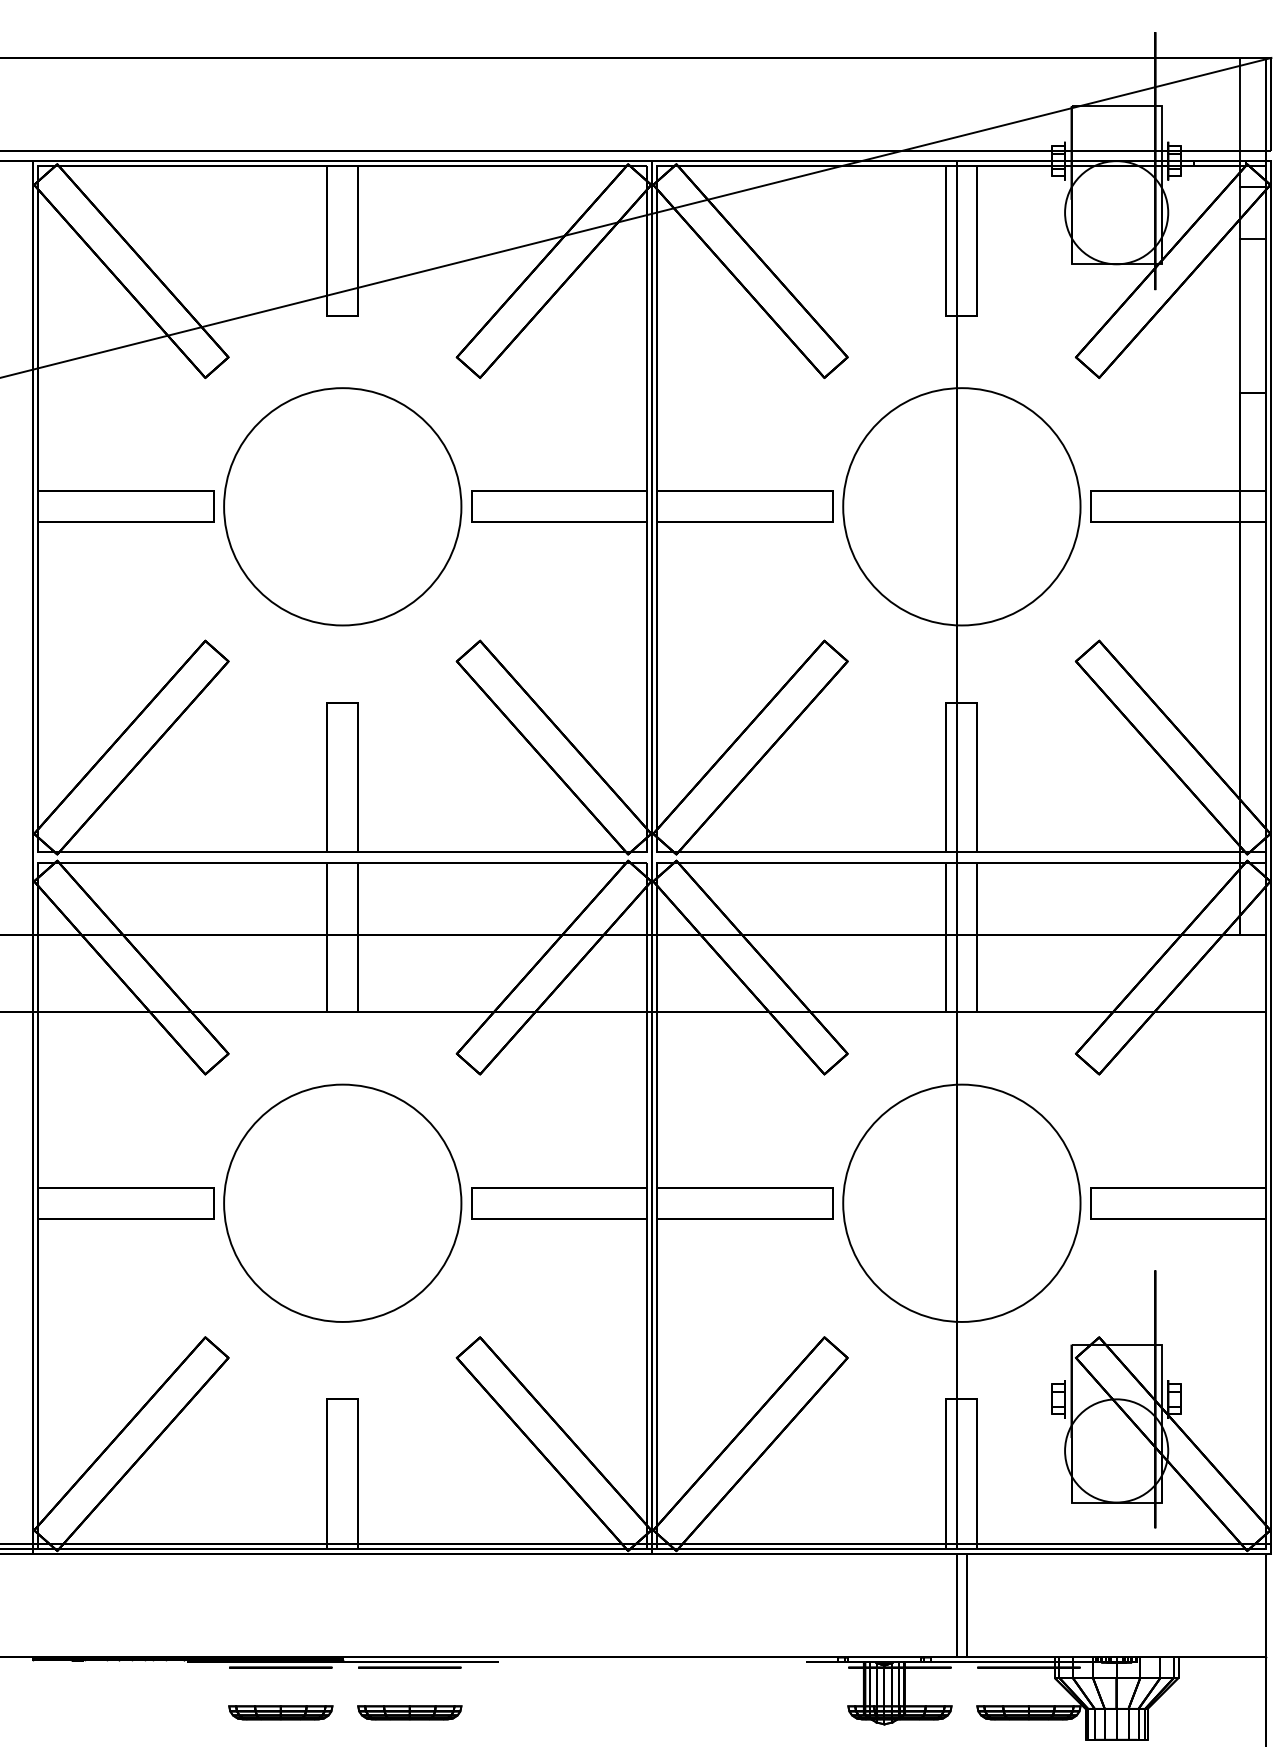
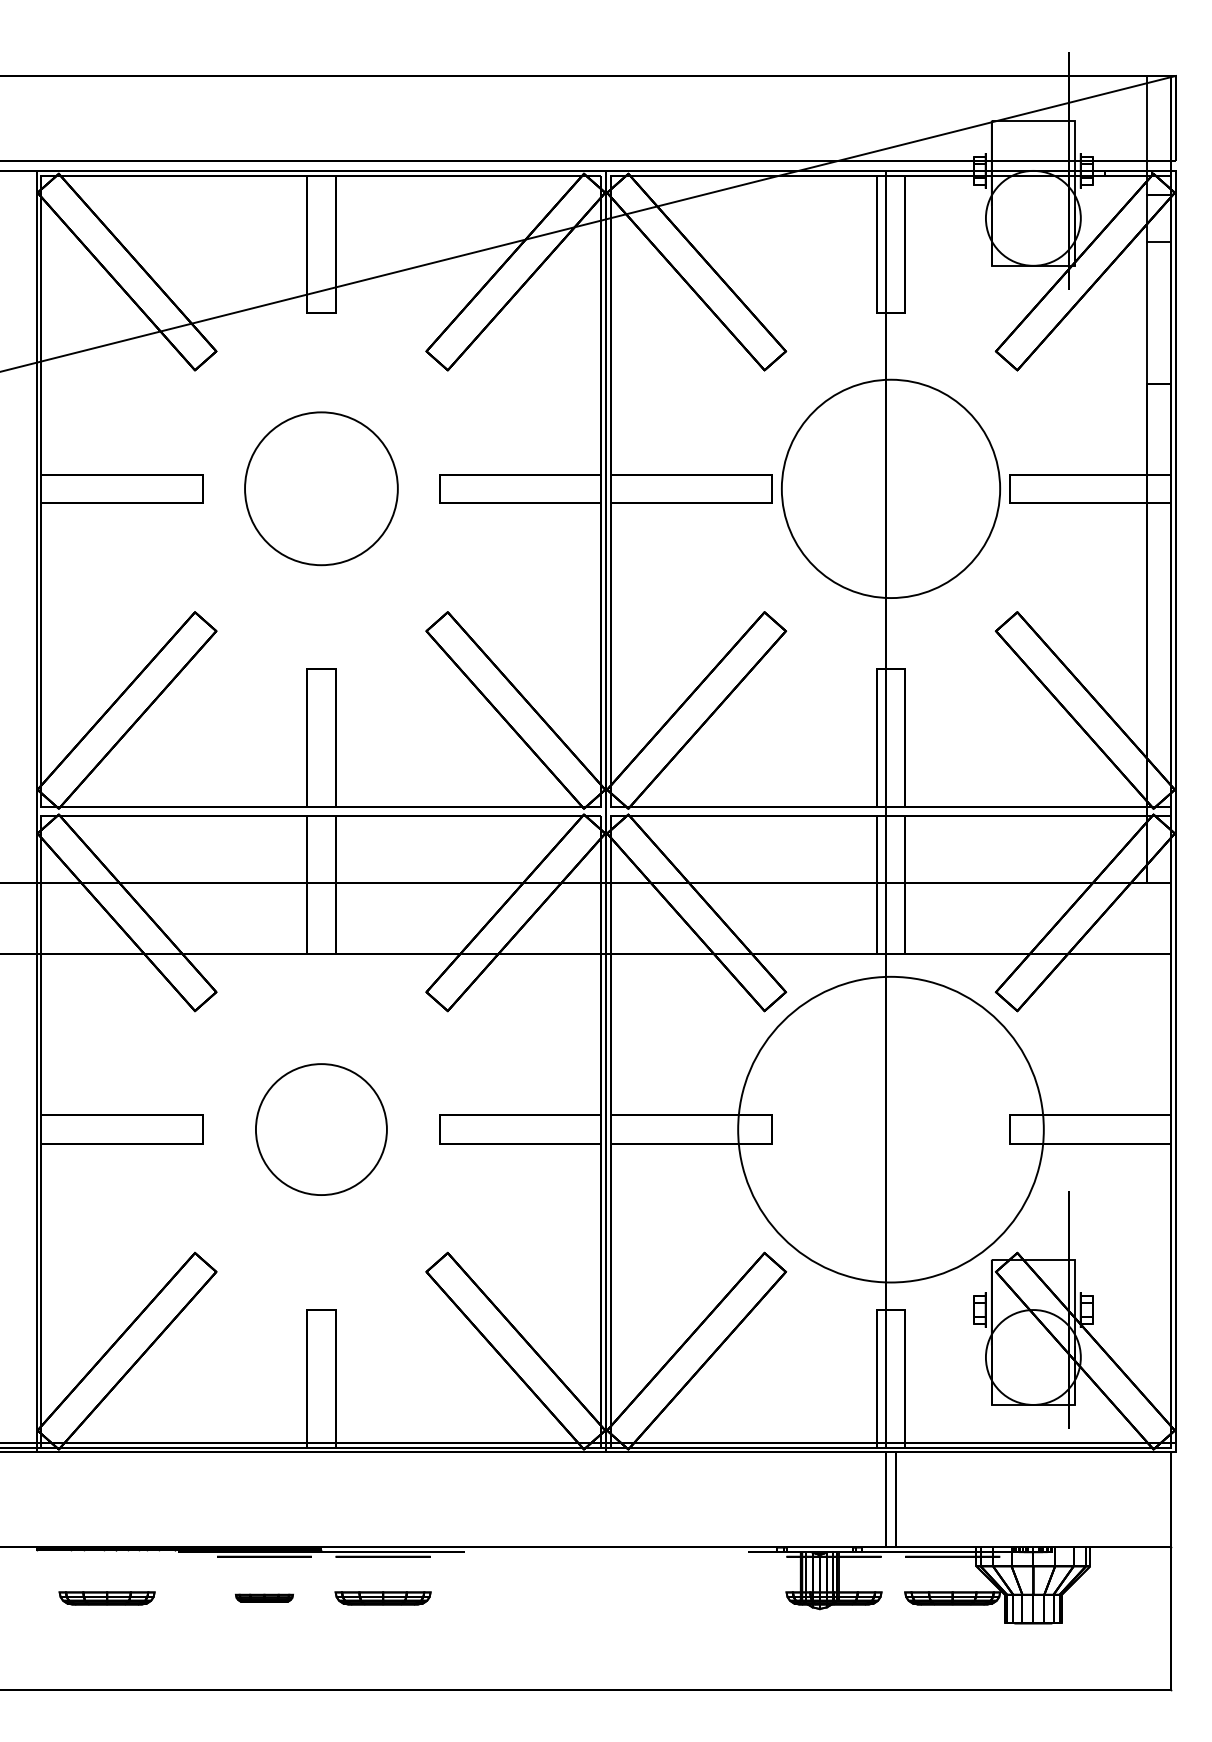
circle: (342, 506) -> (321, 488), size x0.7
circle: (342, 1203) -> (321, 1129), size x0.6
circle: (961, 1203) -> (890, 1129), size x1.4
part: (109, 1712) -> (106, 1598), added
part: (280, 1712) -> (264, 1598), size x0.6

